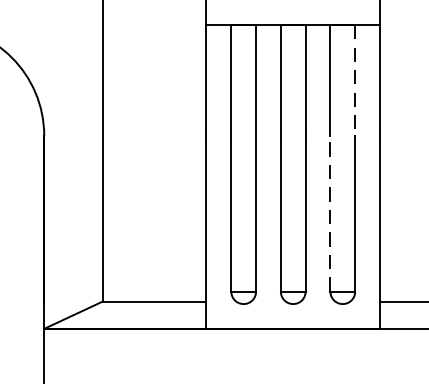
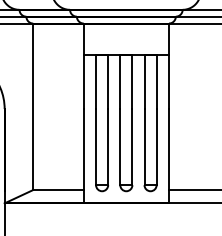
line: (354, 81) -> (156, 82), dashed -> solid
line: (330, 212) -> (144, 146), dashed -> solid

